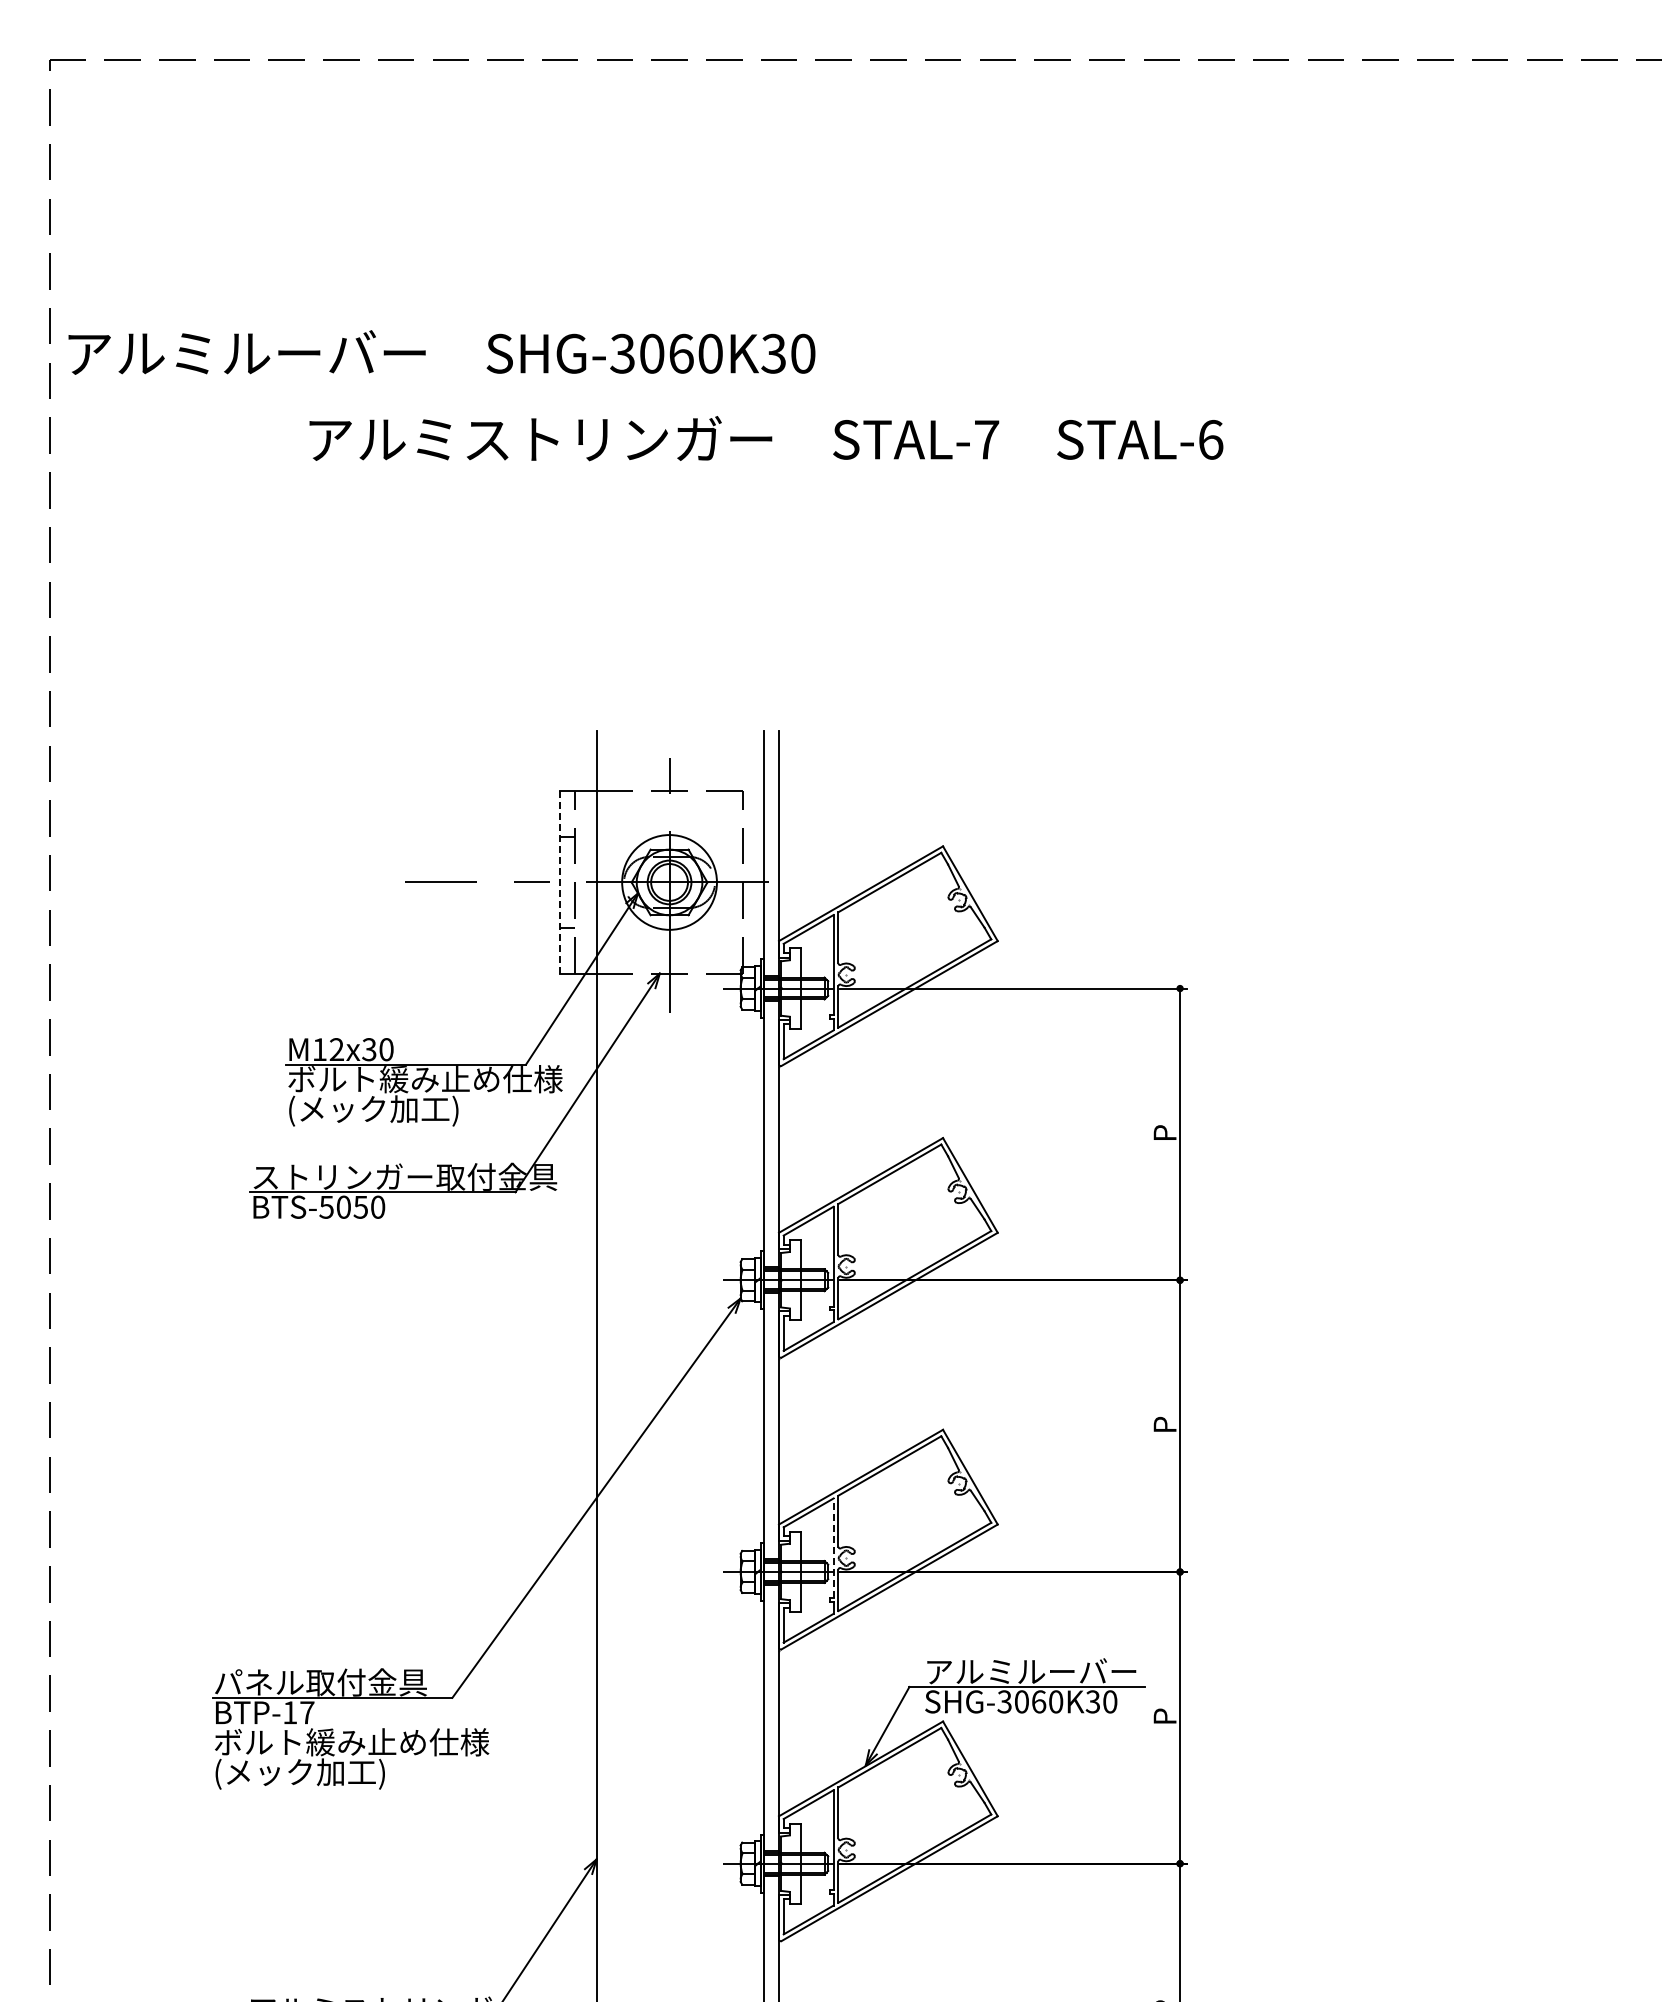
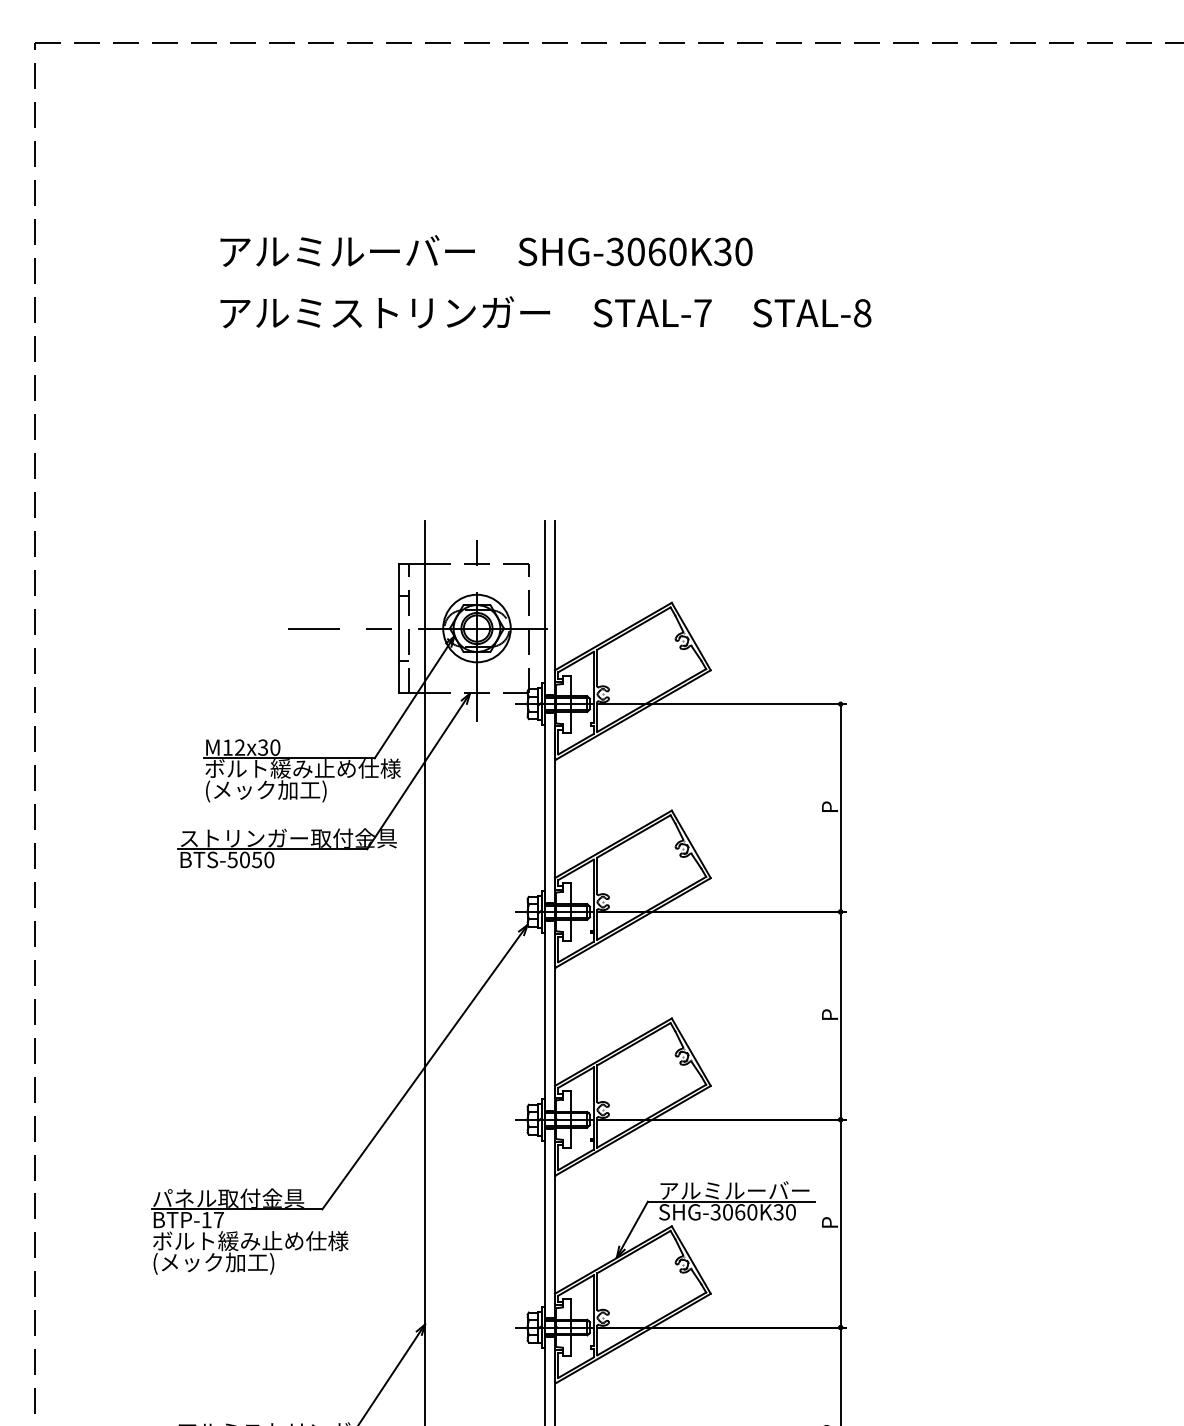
text: (441, 352) -> (486, 251), moved
text: (1210, 439) -> (862, 312), STAL-6 -> STAL-8
line: (560, 881) -> (399, 627), dashed -> solid
line: (833, 1548) -> (593, 1103), dashed -> solid

